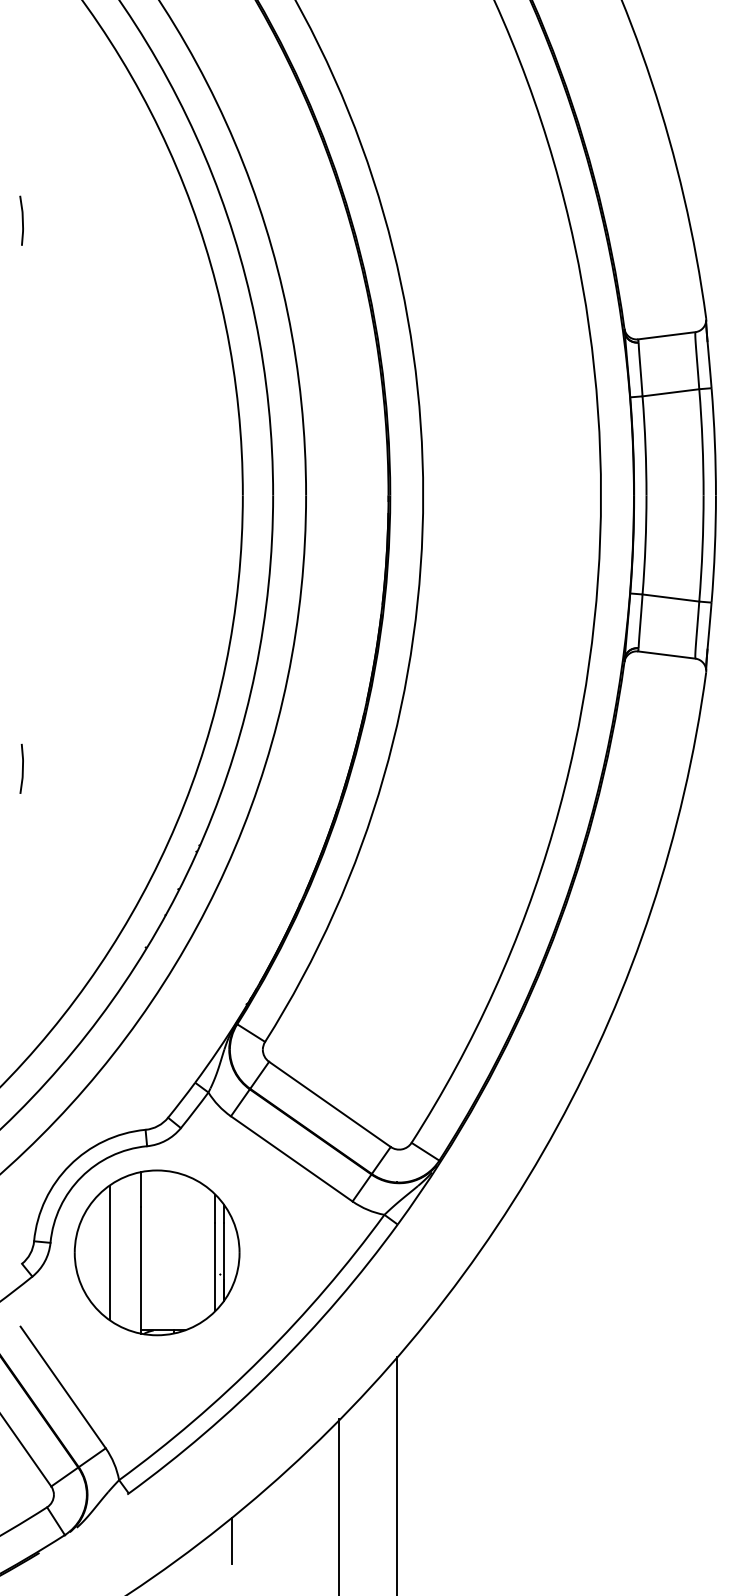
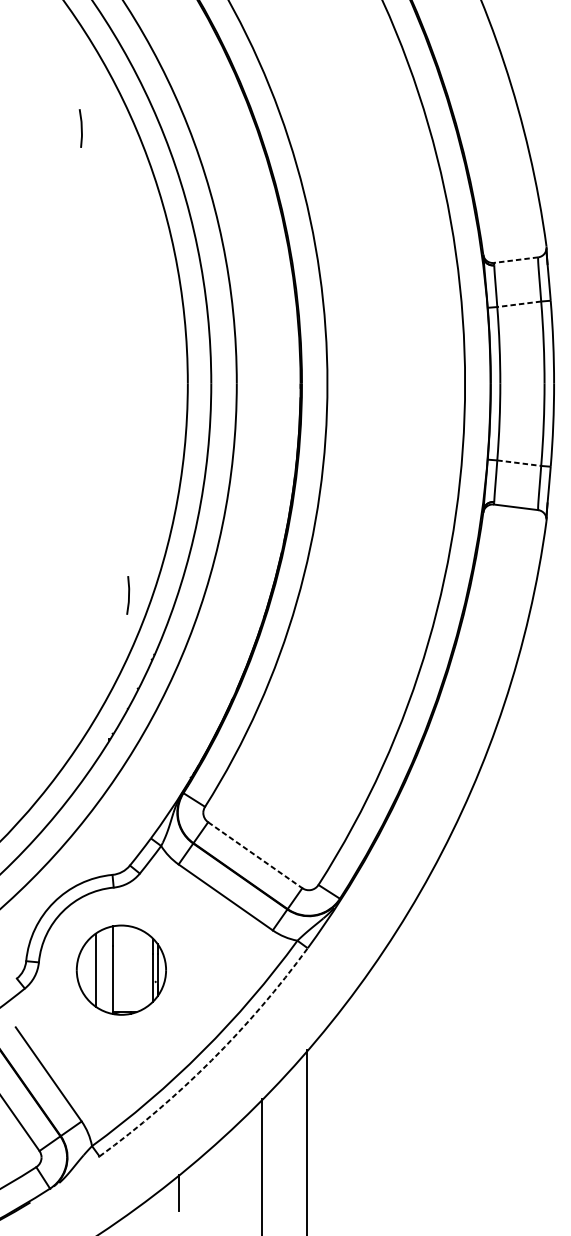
curve: (21, 219) -> (80, 127), moved
line: (666, 335) -> (515, 259), solid -> dashed
line: (670, 392) -> (518, 304), solid -> dashed
line: (670, 598) -> (518, 463), solid -> dashed
curve: (22, 768) -> (128, 595), moved
line: (330, 1104) -> (255, 855), solid -> dashed
part: (156, 1252) -> (120, 969), size x0.7
arc: (273, 1369) -> (211, 1060), solid -> dashed

